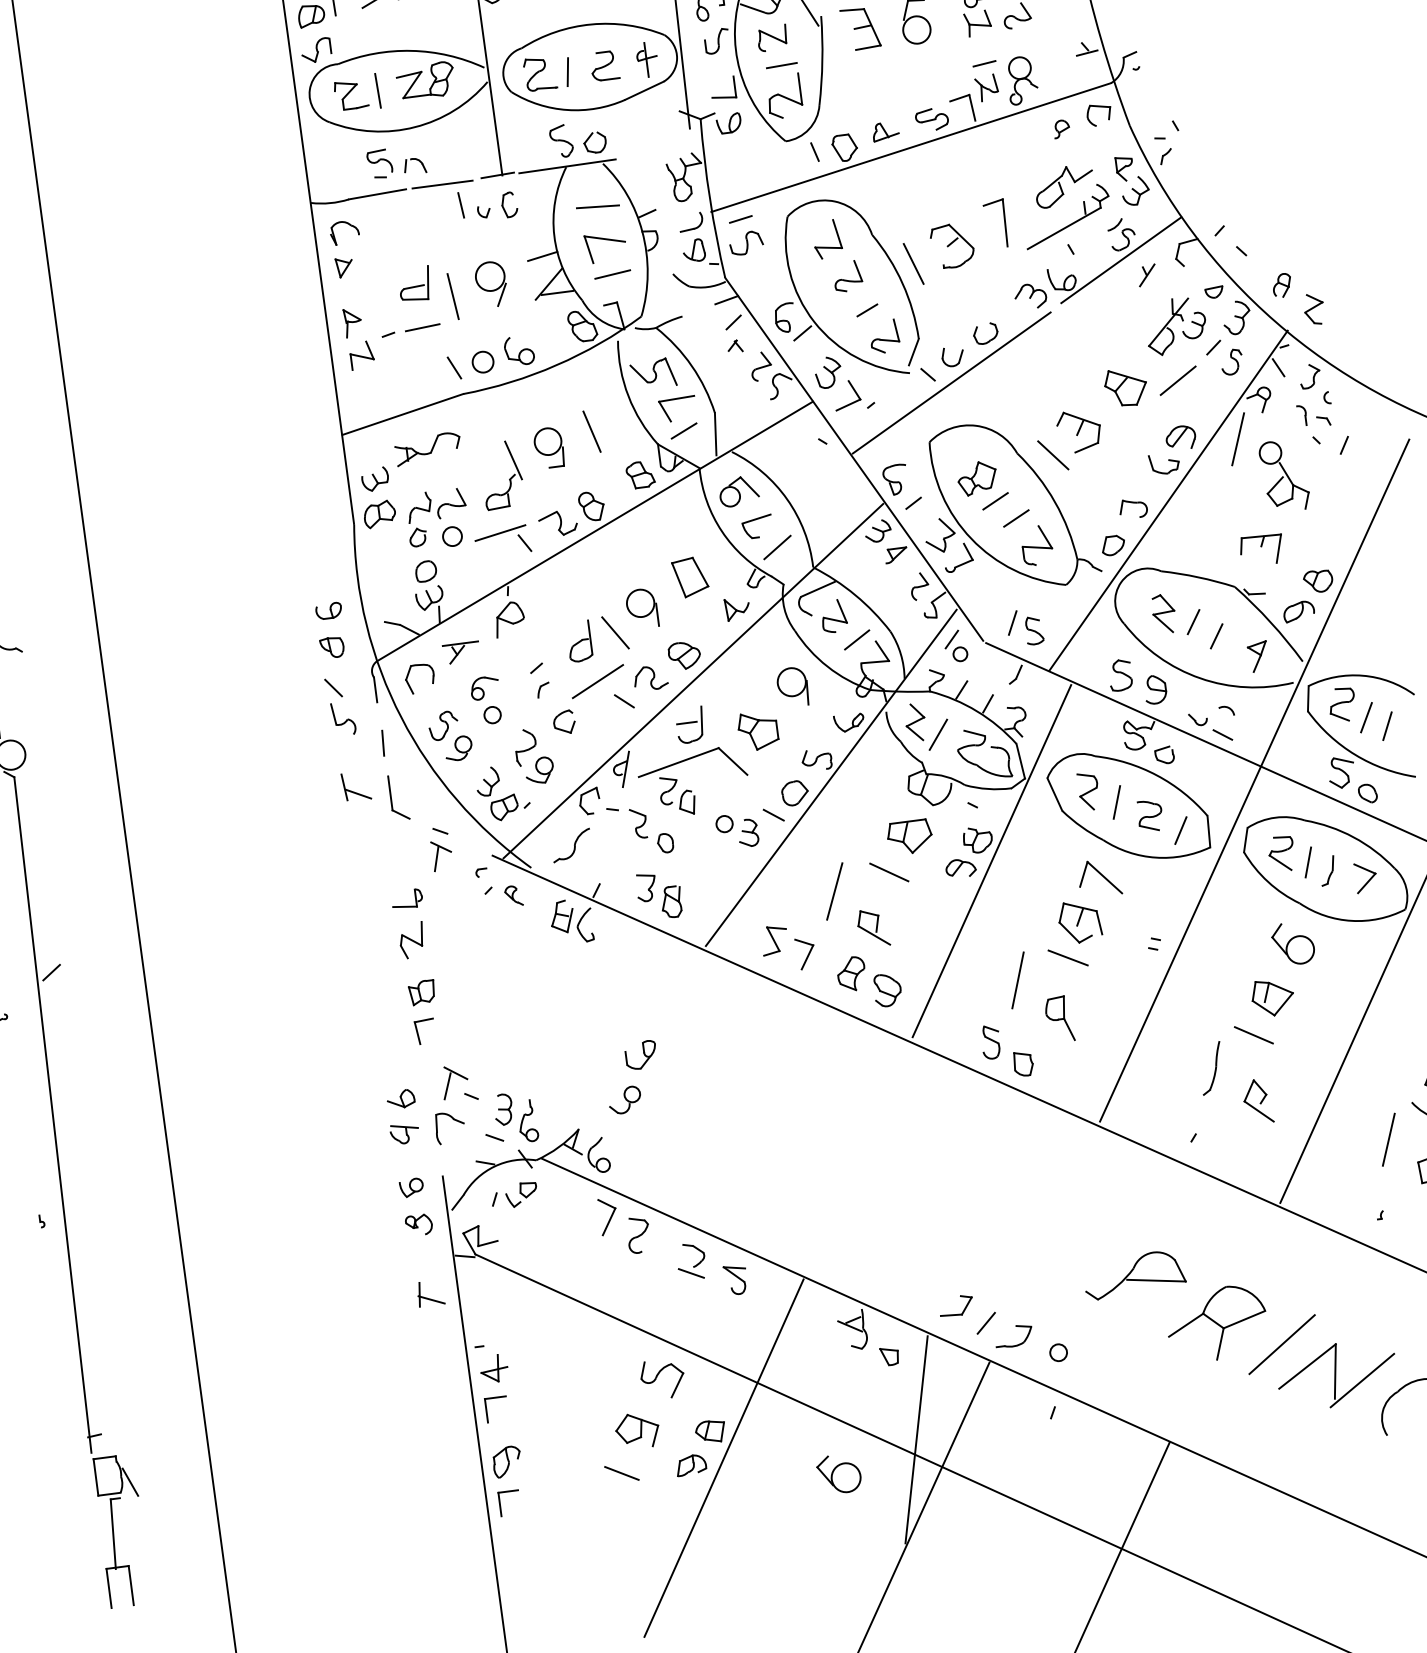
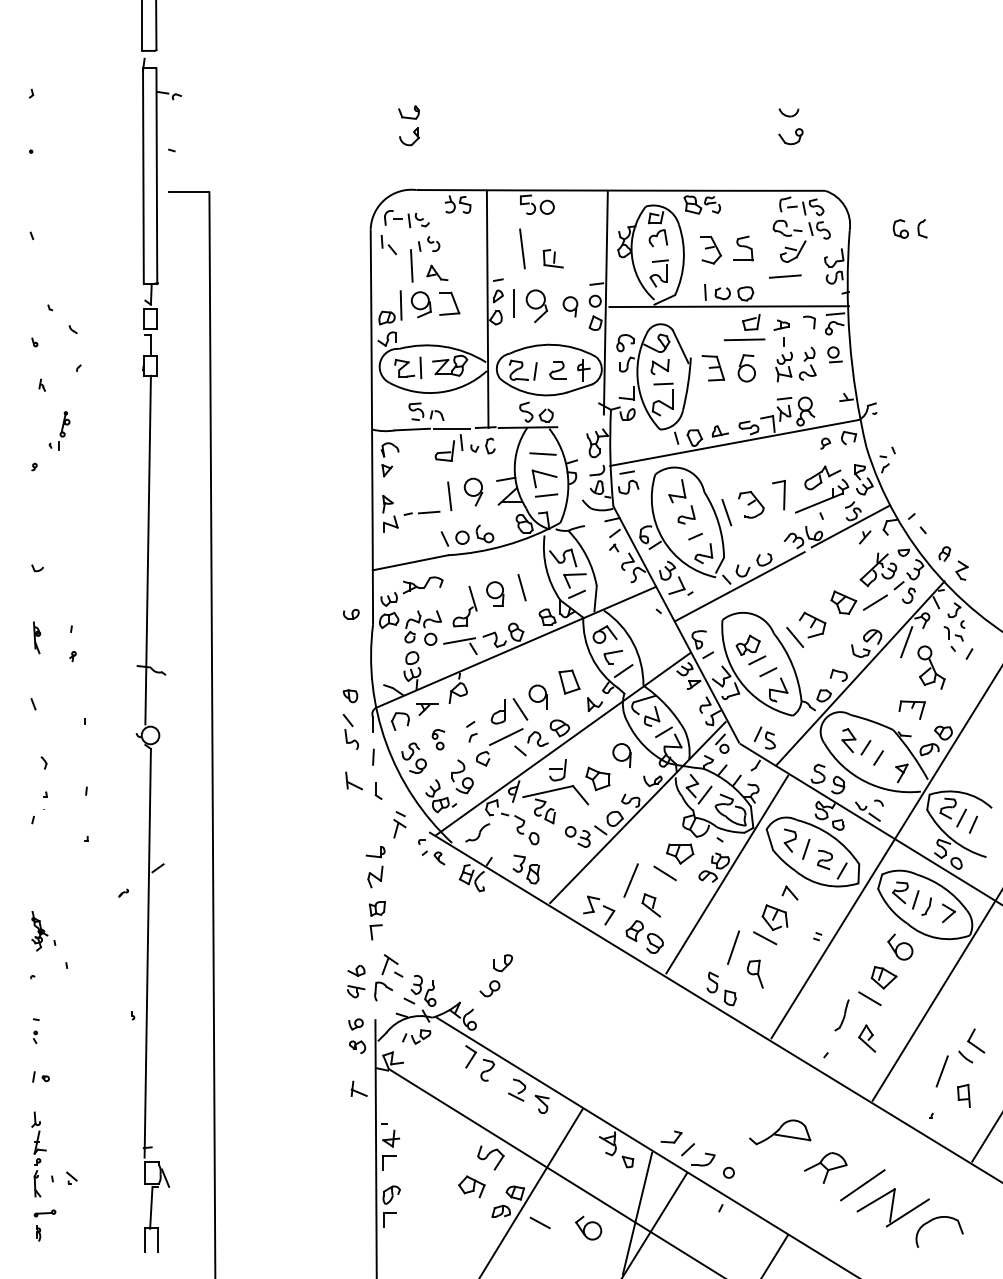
part: (414, 283) -> (444, 450), moved
part: (329, 611) -> (351, 614), moved
part: (486, 700) -> (438, 739), size x0.7
part: (398, 797) -> (378, 790), size x0.6
part: (1098, 877) -> (789, 892), size x0.6
part: (1216, 1323) -> (825, 1167), size x0.7
line: (620, 1472) -> (539, 1222), moved

